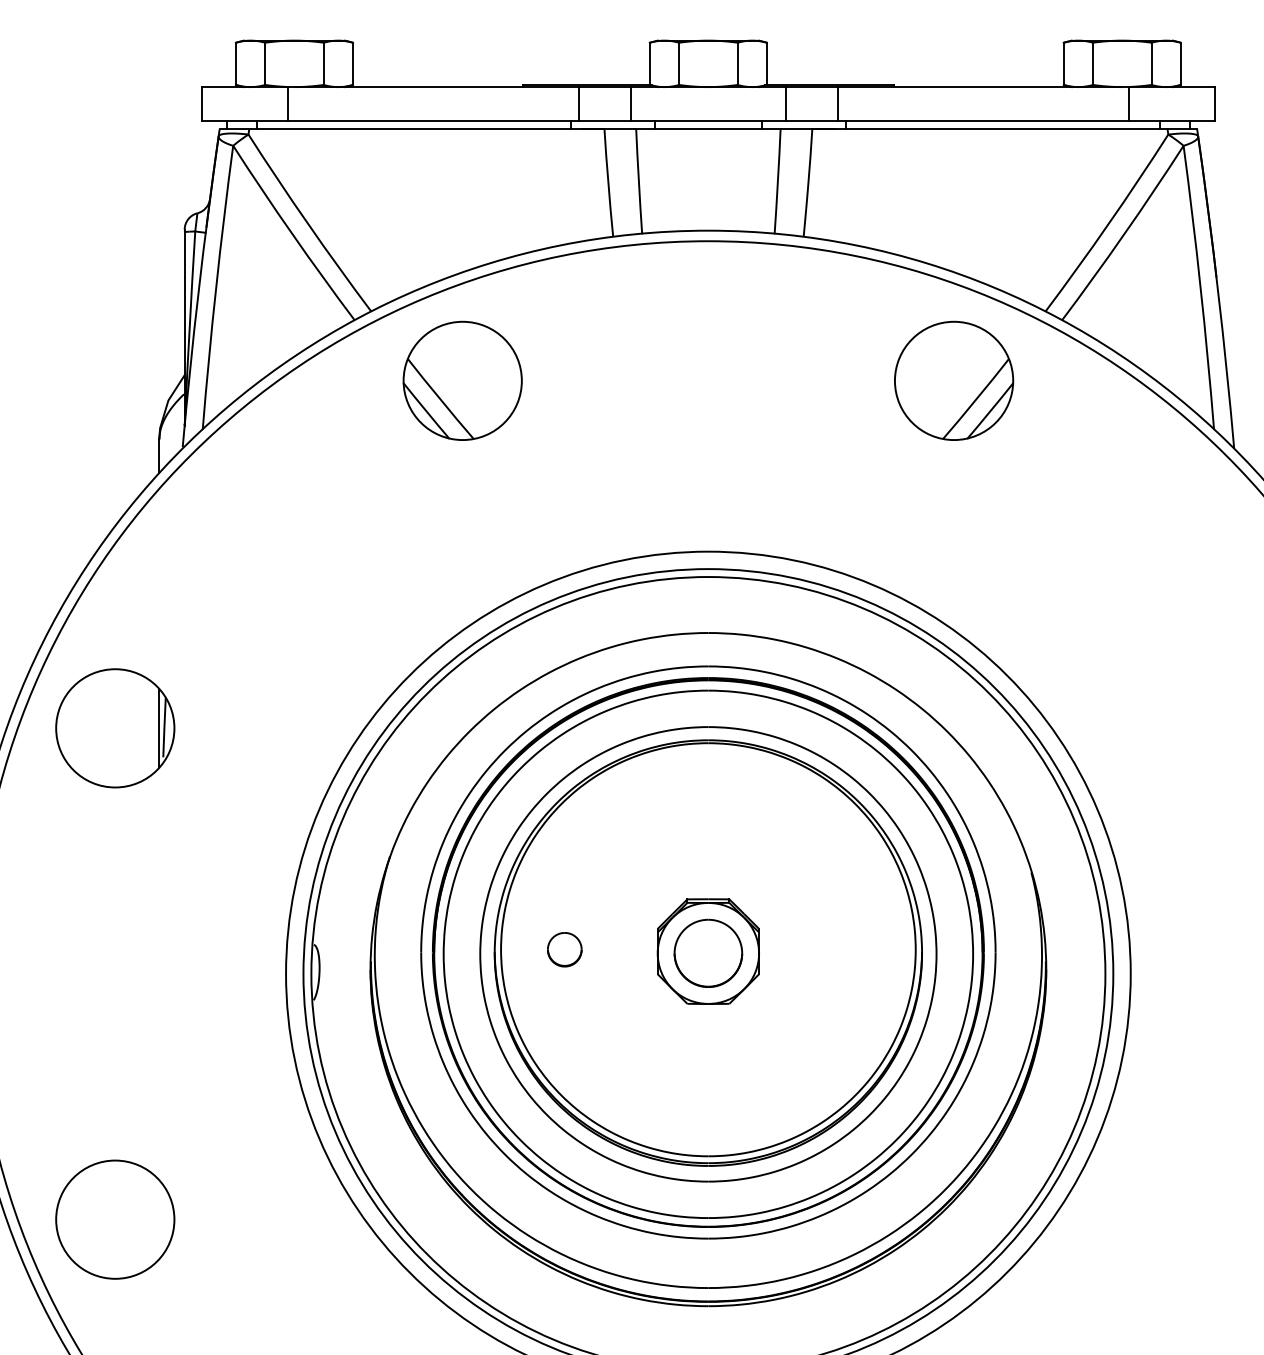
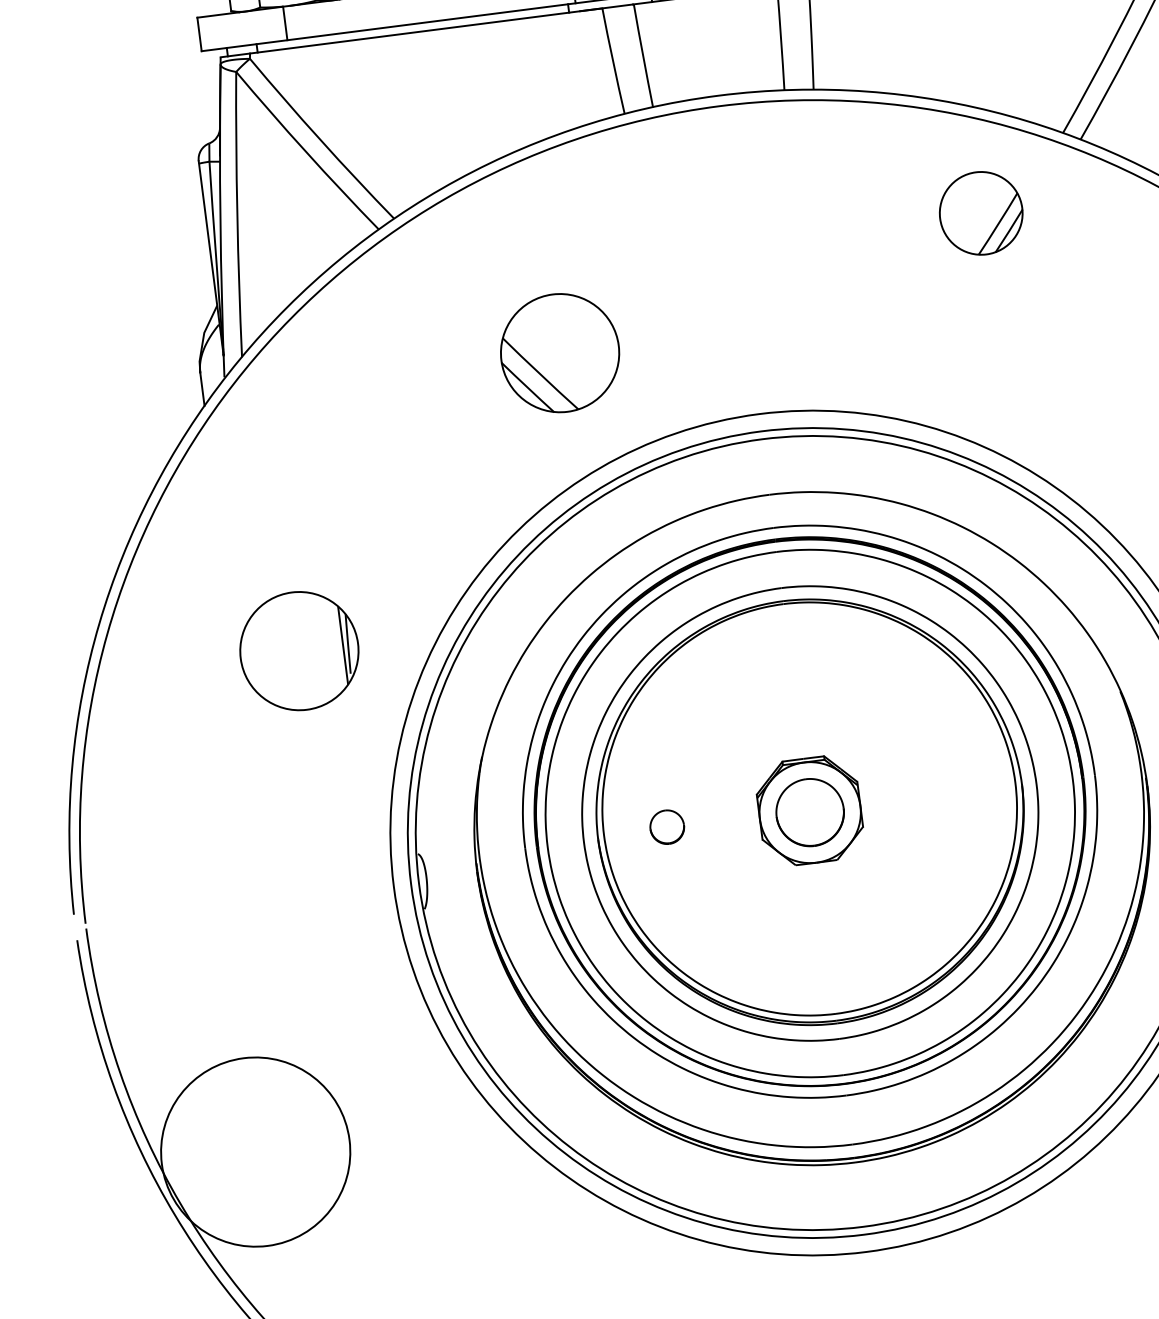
part: (462, 380) -> (559, 352), moved
part: (954, 380) -> (981, 213), size x0.7
part: (115, 728) -> (299, 651), moved
circle: (115, 1219) -> (255, 1151), size x1.6

